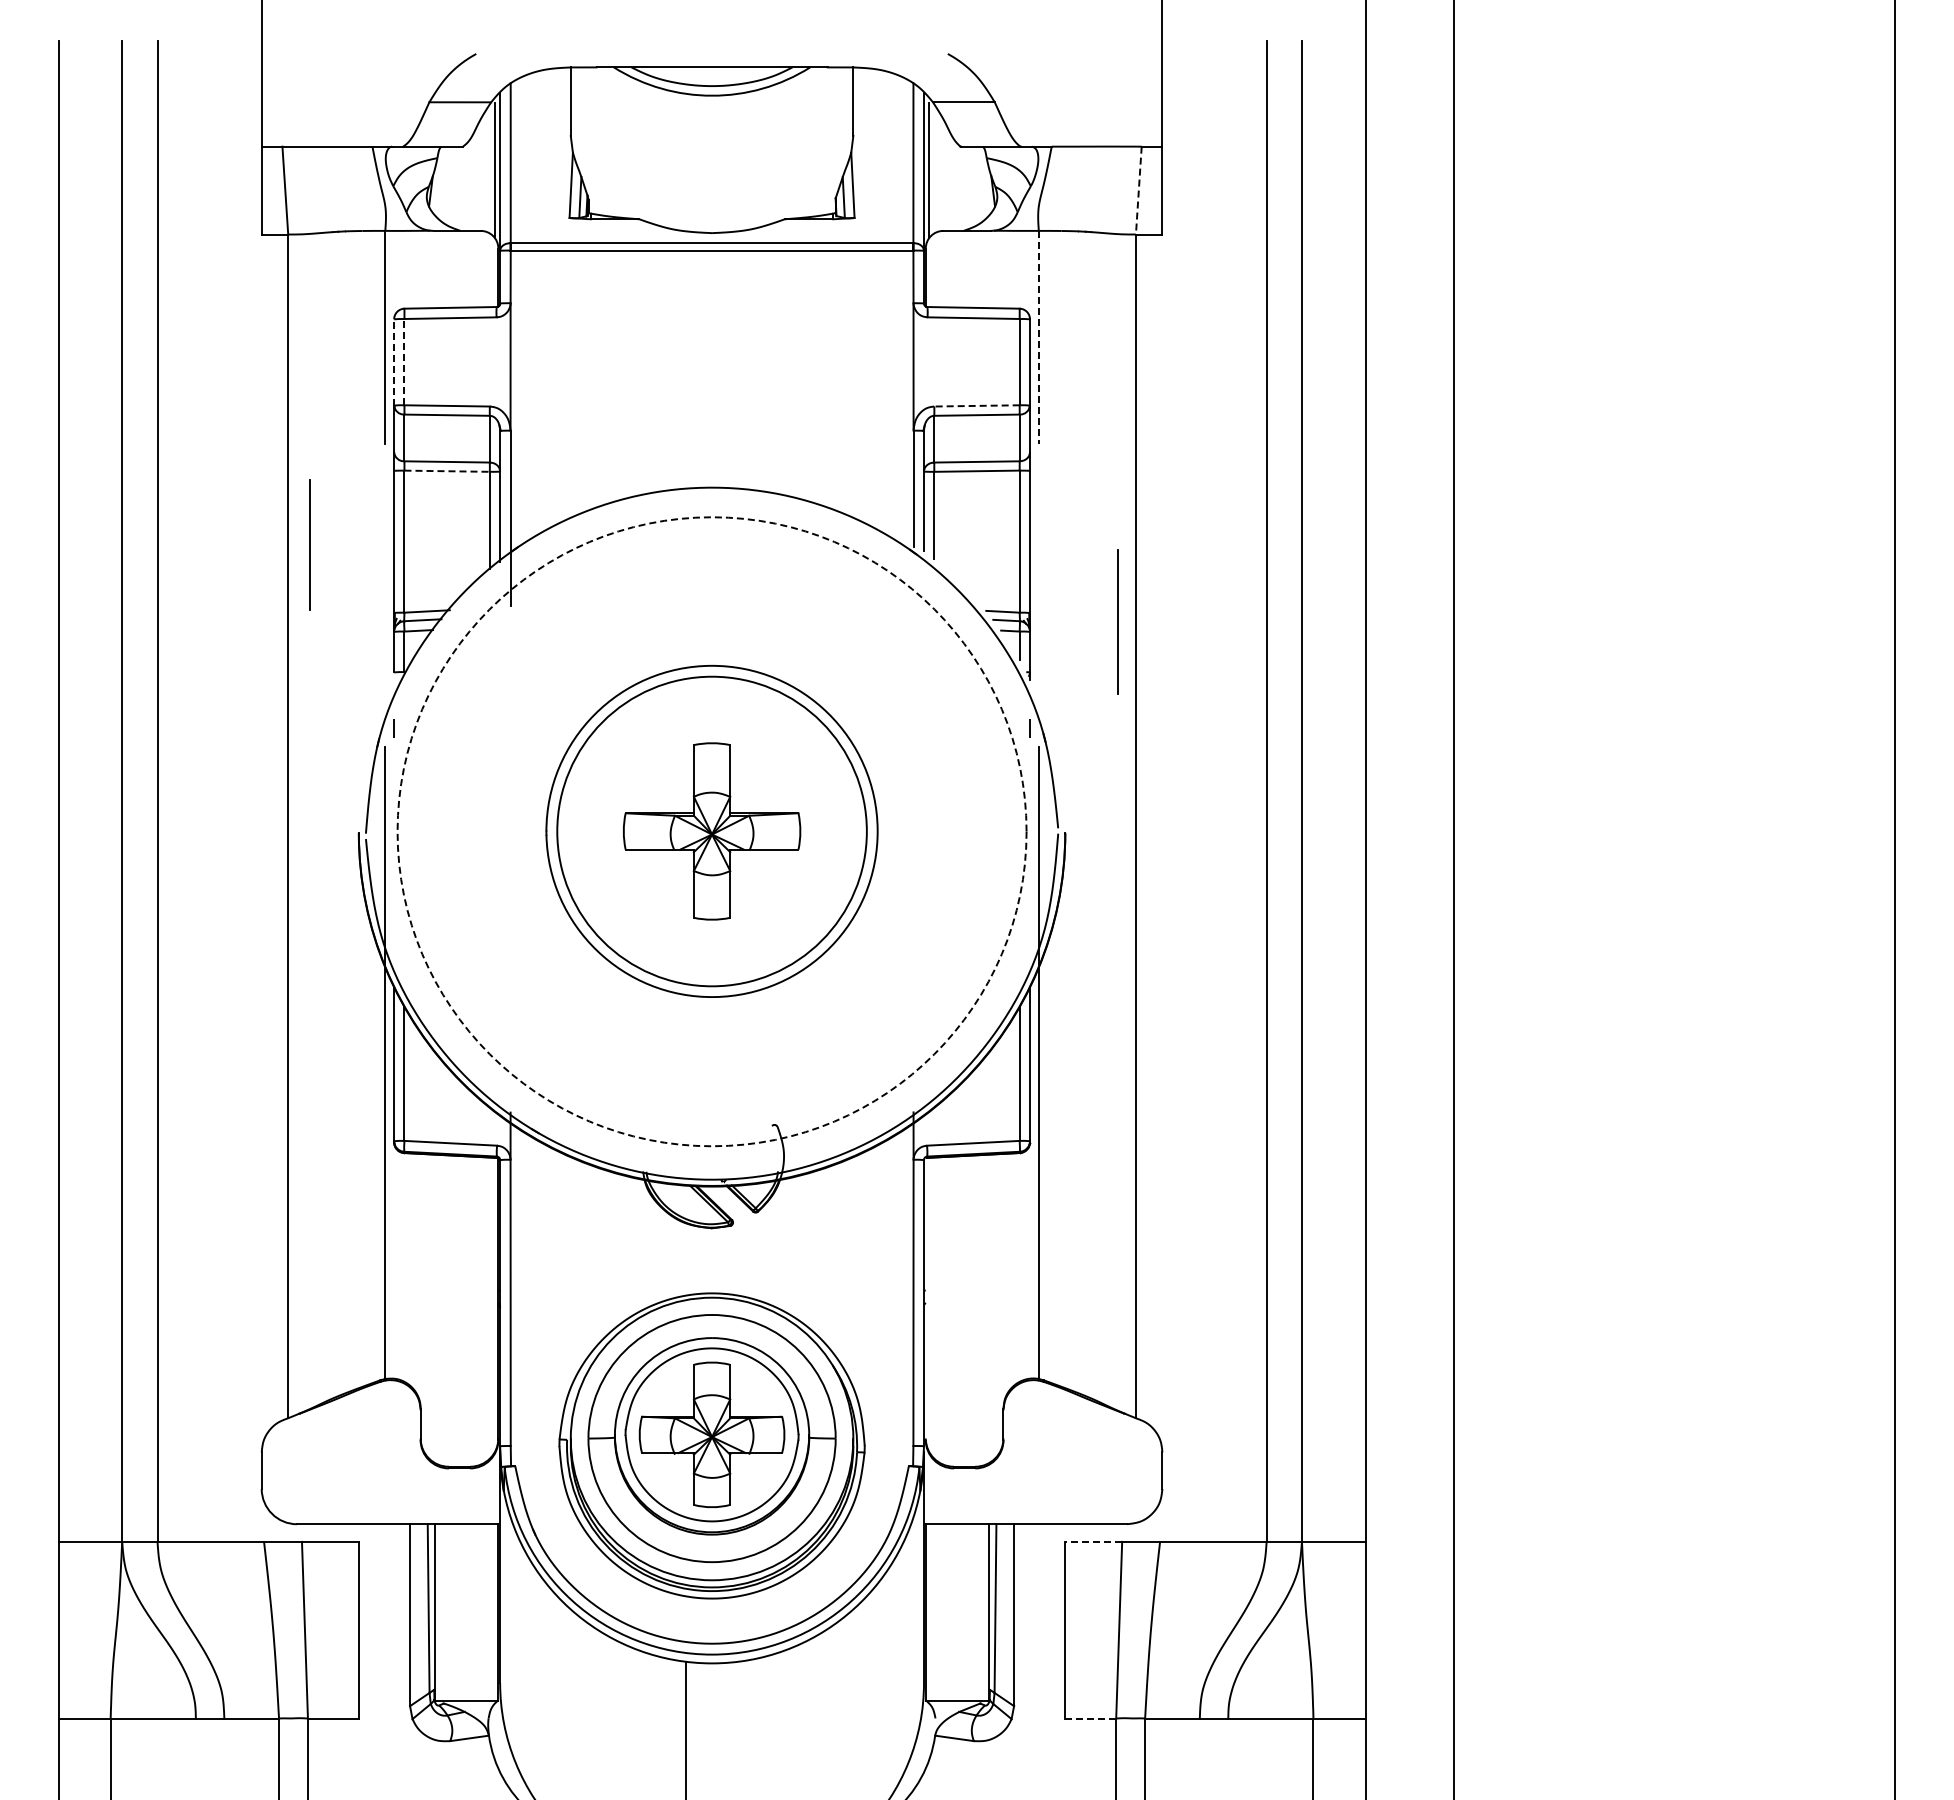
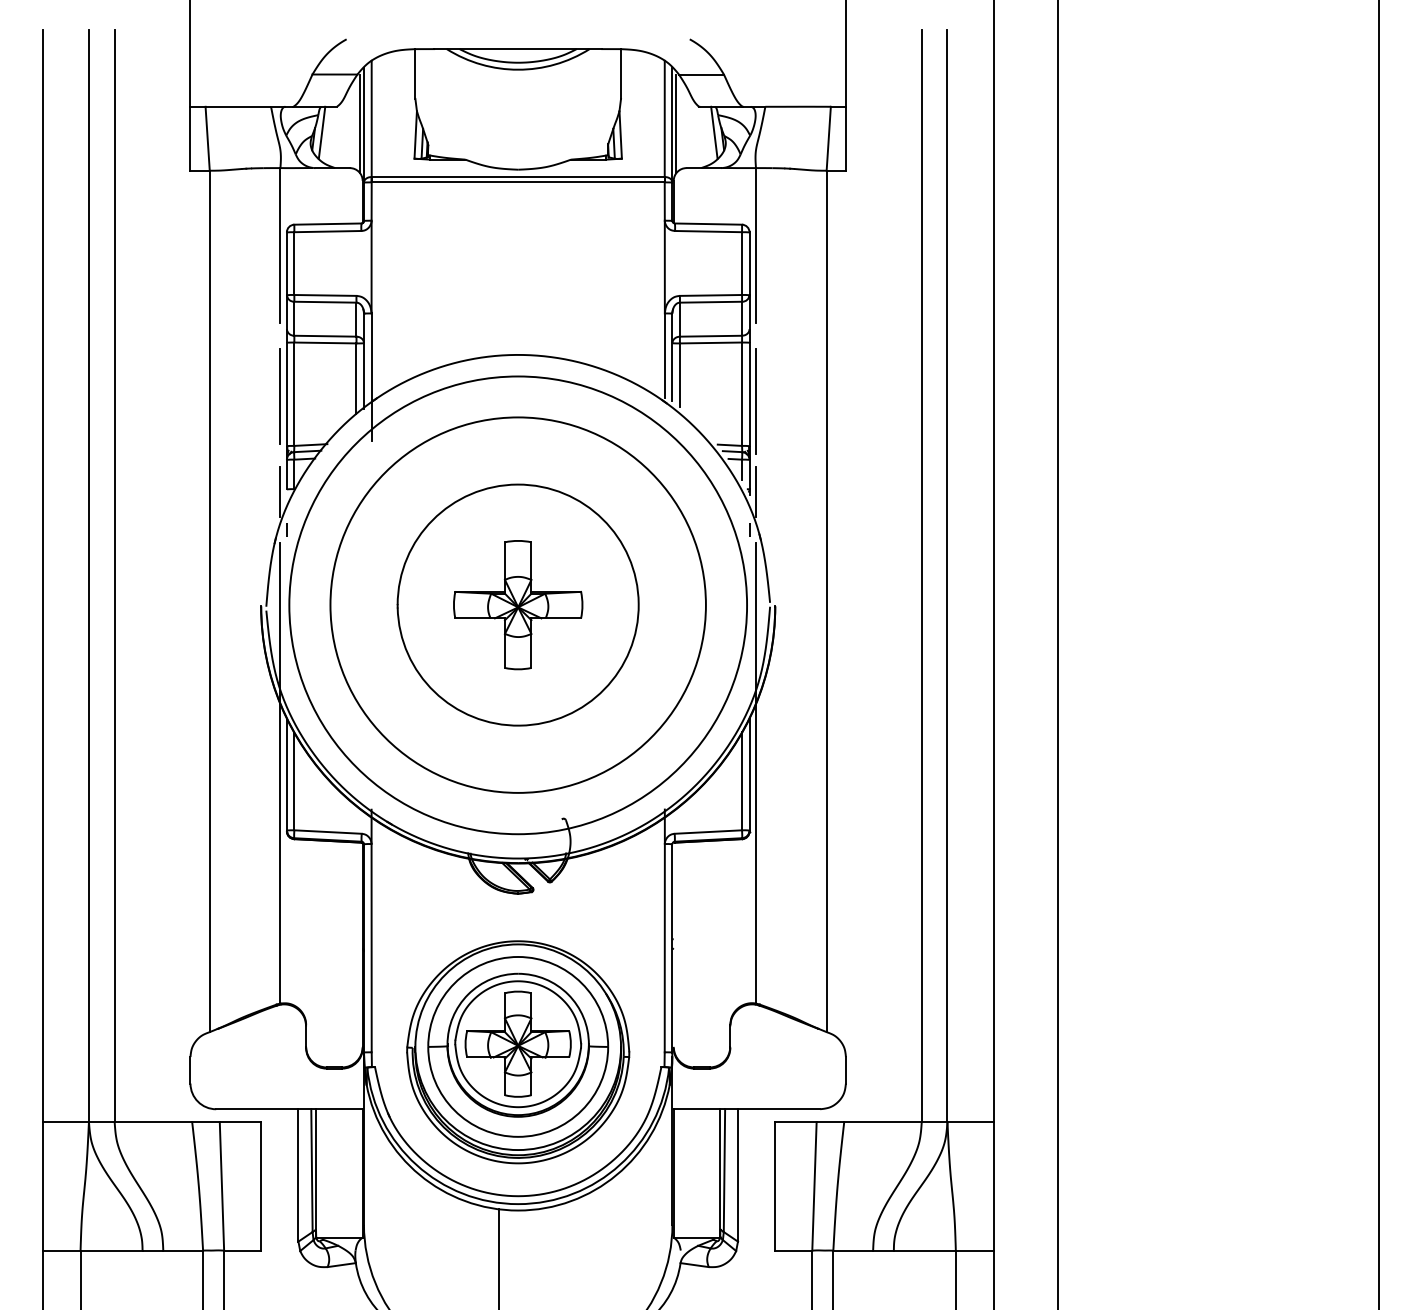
line: (442, 182) -> (322, 132), added
line: (981, 182) -> (714, 132), added
line: (1138, 191) -> (828, 139), dashed -> solid
line: (1038, 337) -> (755, 245), dashed -> solid
line: (394, 361) -> (287, 263), dashed -> solid
line: (404, 361) -> (294, 263), dashed -> solid
line: (977, 405) -> (711, 295), dashed -> solid
line: (447, 471) -> (325, 343), dashed -> solid
line: (309, 544) -> (279, 396), moved
line: (1117, 621) -> (755, 401), moved
line: (385, 675) -> (280, 491), added
line: (1038, 676) -> (755, 492), added
circle: (711, 831) -> (517, 605), dashed -> solid
circle: (712, 831) -> (518, 605), size x1.67
line: (1093, 1541) -> (795, 1121), dashed -> solid
line: (1090, 1718) -> (793, 1250), dashed -> solid

